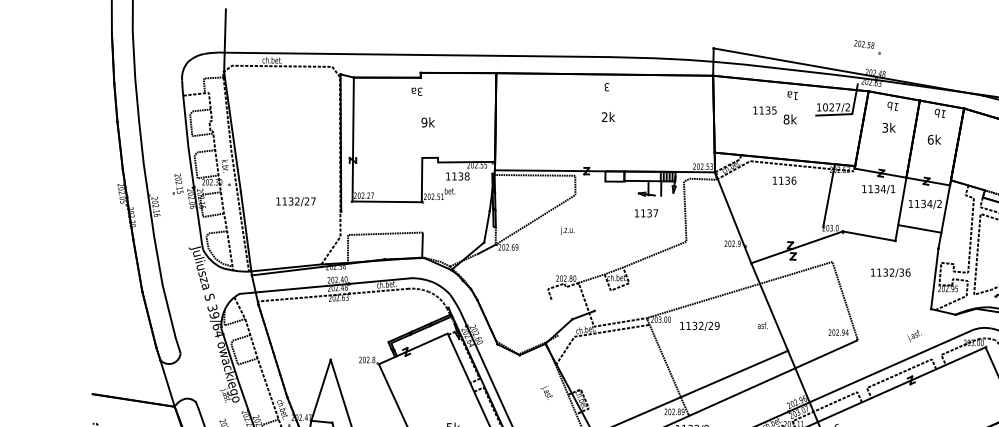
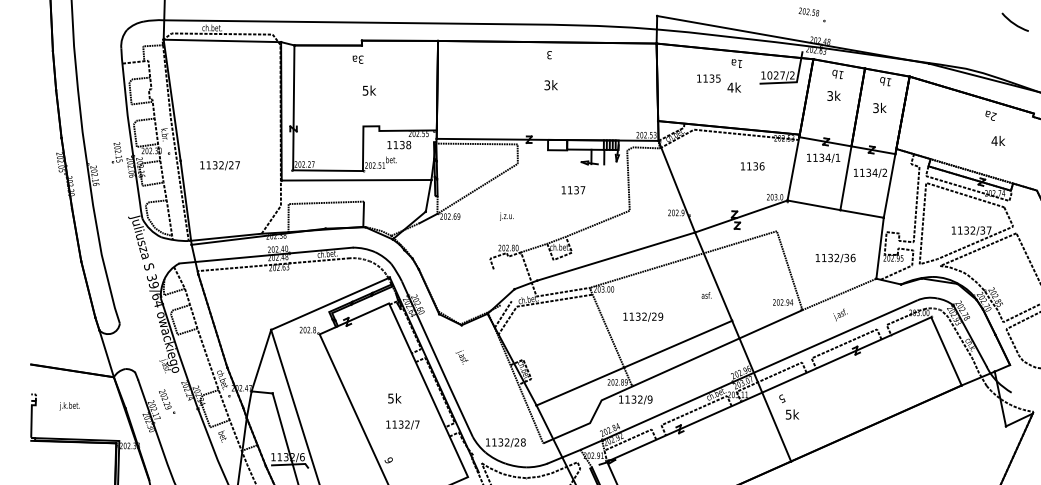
line: (282, 72) -> (222, 40), added
text: (604, 117) -> (547, 85), 2k -> 3k
text: (786, 119) -> (730, 87), 8k -> 4k
text: (424, 122) -> (365, 90), 9k -> 5k
text: (930, 140) -> (875, 108), 6k -> 3k
text: (784, 180) -> (752, 166), moved
line: (829, 195) -> (793, 168), moved
text: (295, 201) -> (219, 165), moved
line: (415, 211) -> (356, 180), added
text: (646, 213) -> (573, 190), moved
line: (919, 228) -> (861, 213), moved
text: (567, 230) -> (506, 216), moved
text: (890, 272) -> (835, 257), moved
line: (673, 286) -> (616, 256), added
line: (894, 324) -> (839, 294), added
text: (700, 325) -> (643, 316), moved
line: (389, 333) -> (330, 303), added
text: (914, 335) -> (840, 314), moved
line: (560, 344) -> (502, 314), added
text: (546, 393) -> (461, 357), moved

